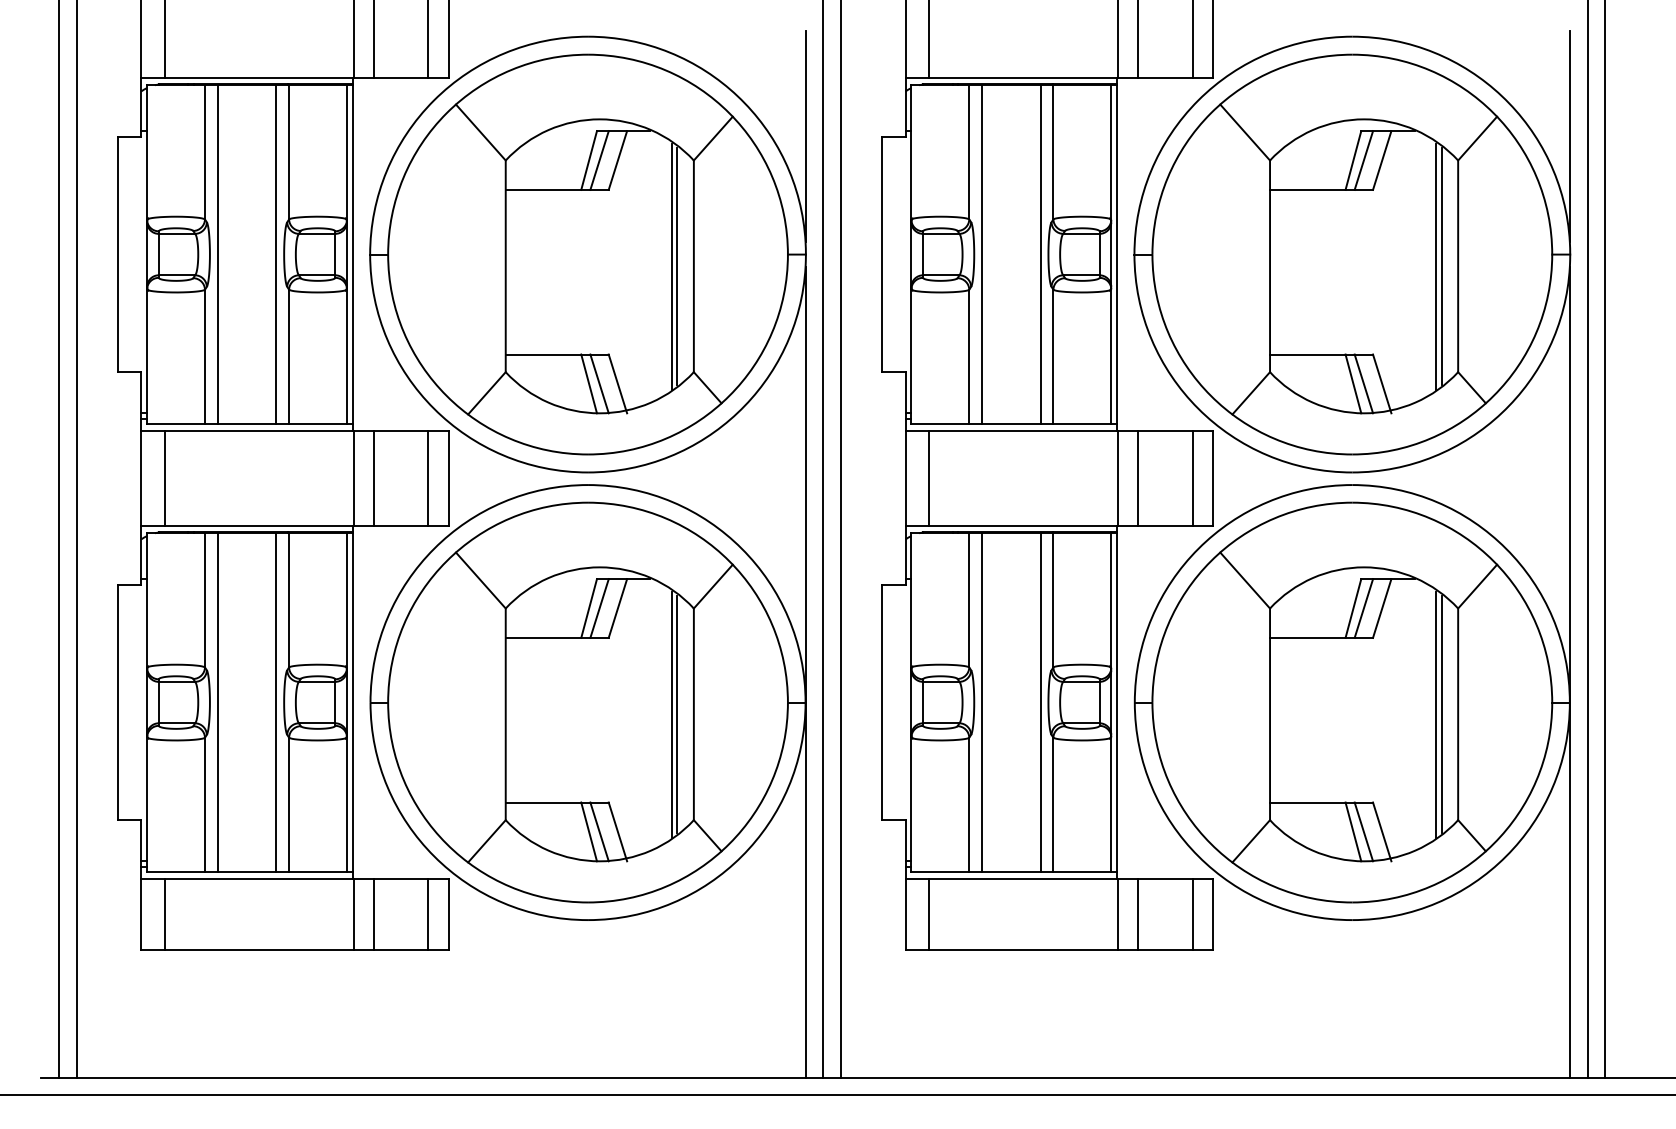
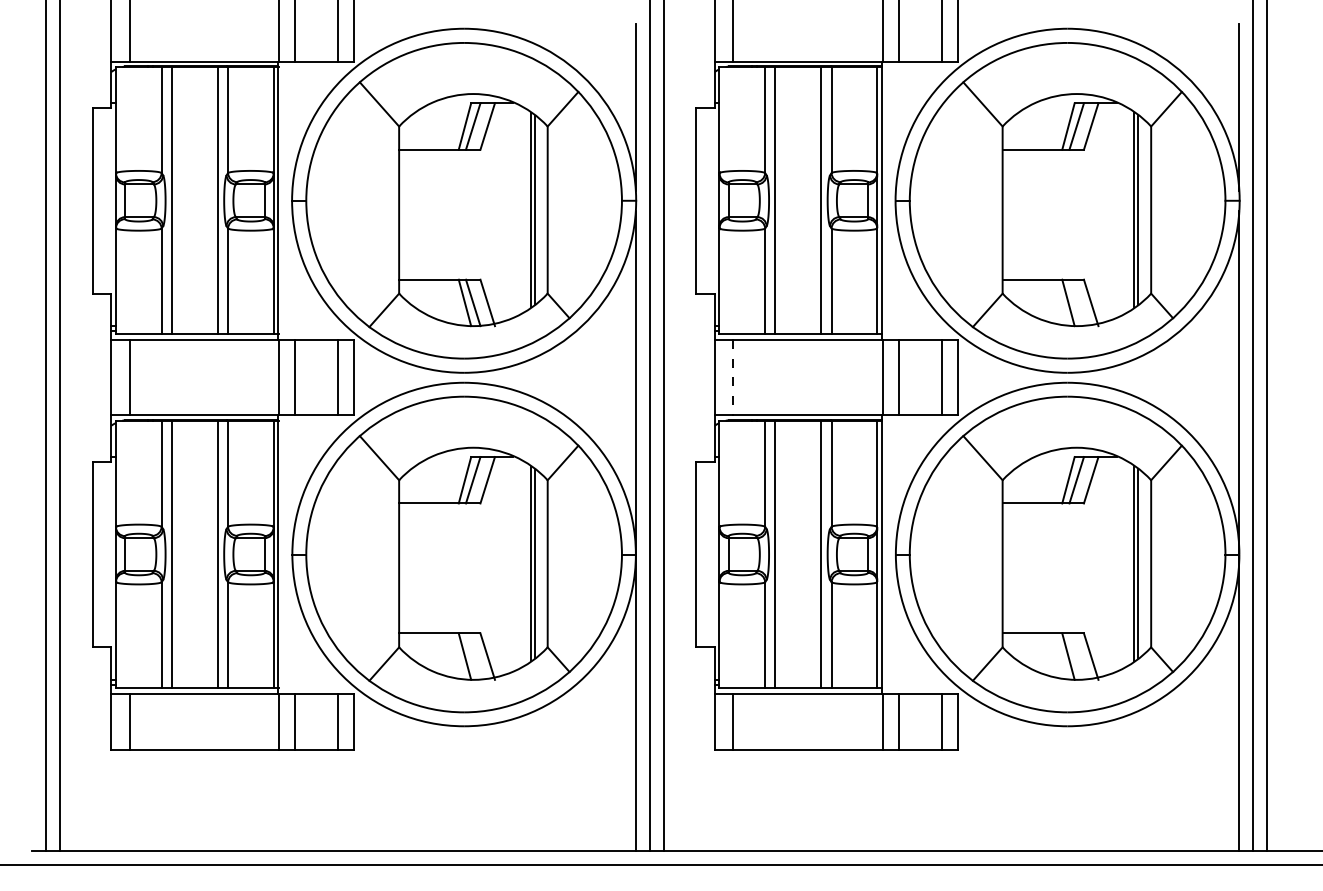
line: (1363, 383) -> (1076, 302), removed
line: (929, 478) -> (733, 377), solid -> dashed
line: (599, 831) -> (473, 656), removed
line: (1363, 831) -> (1076, 656), removed

